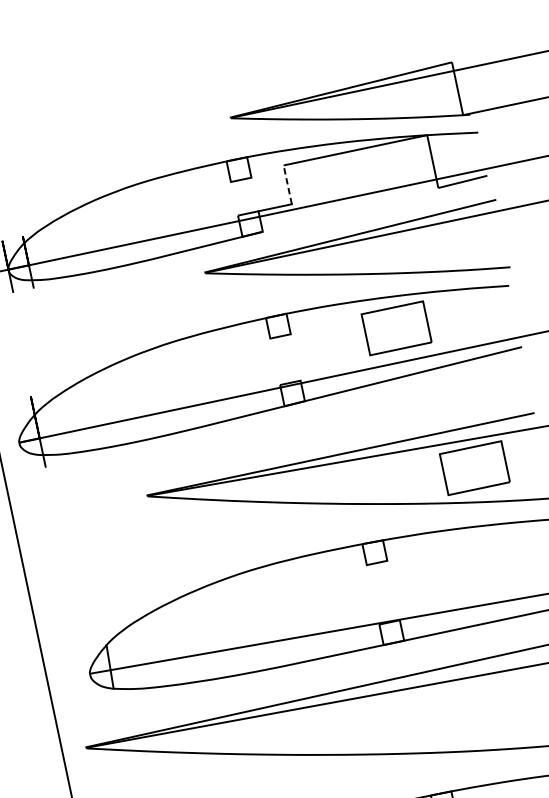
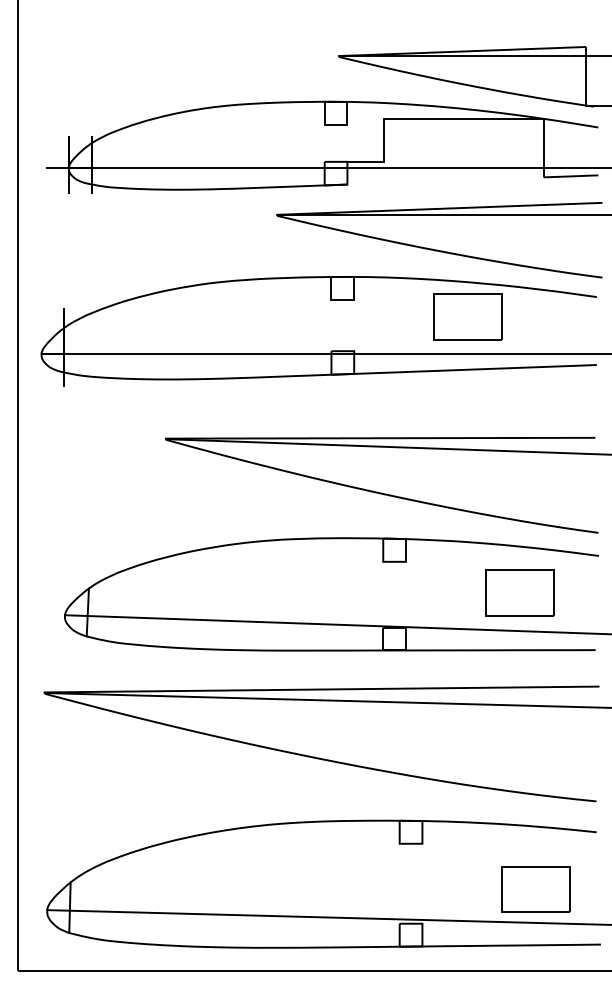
line: (287, 184) -> (384, 140), dashed -> solid
part: (474, 467) -> (519, 592), moved

